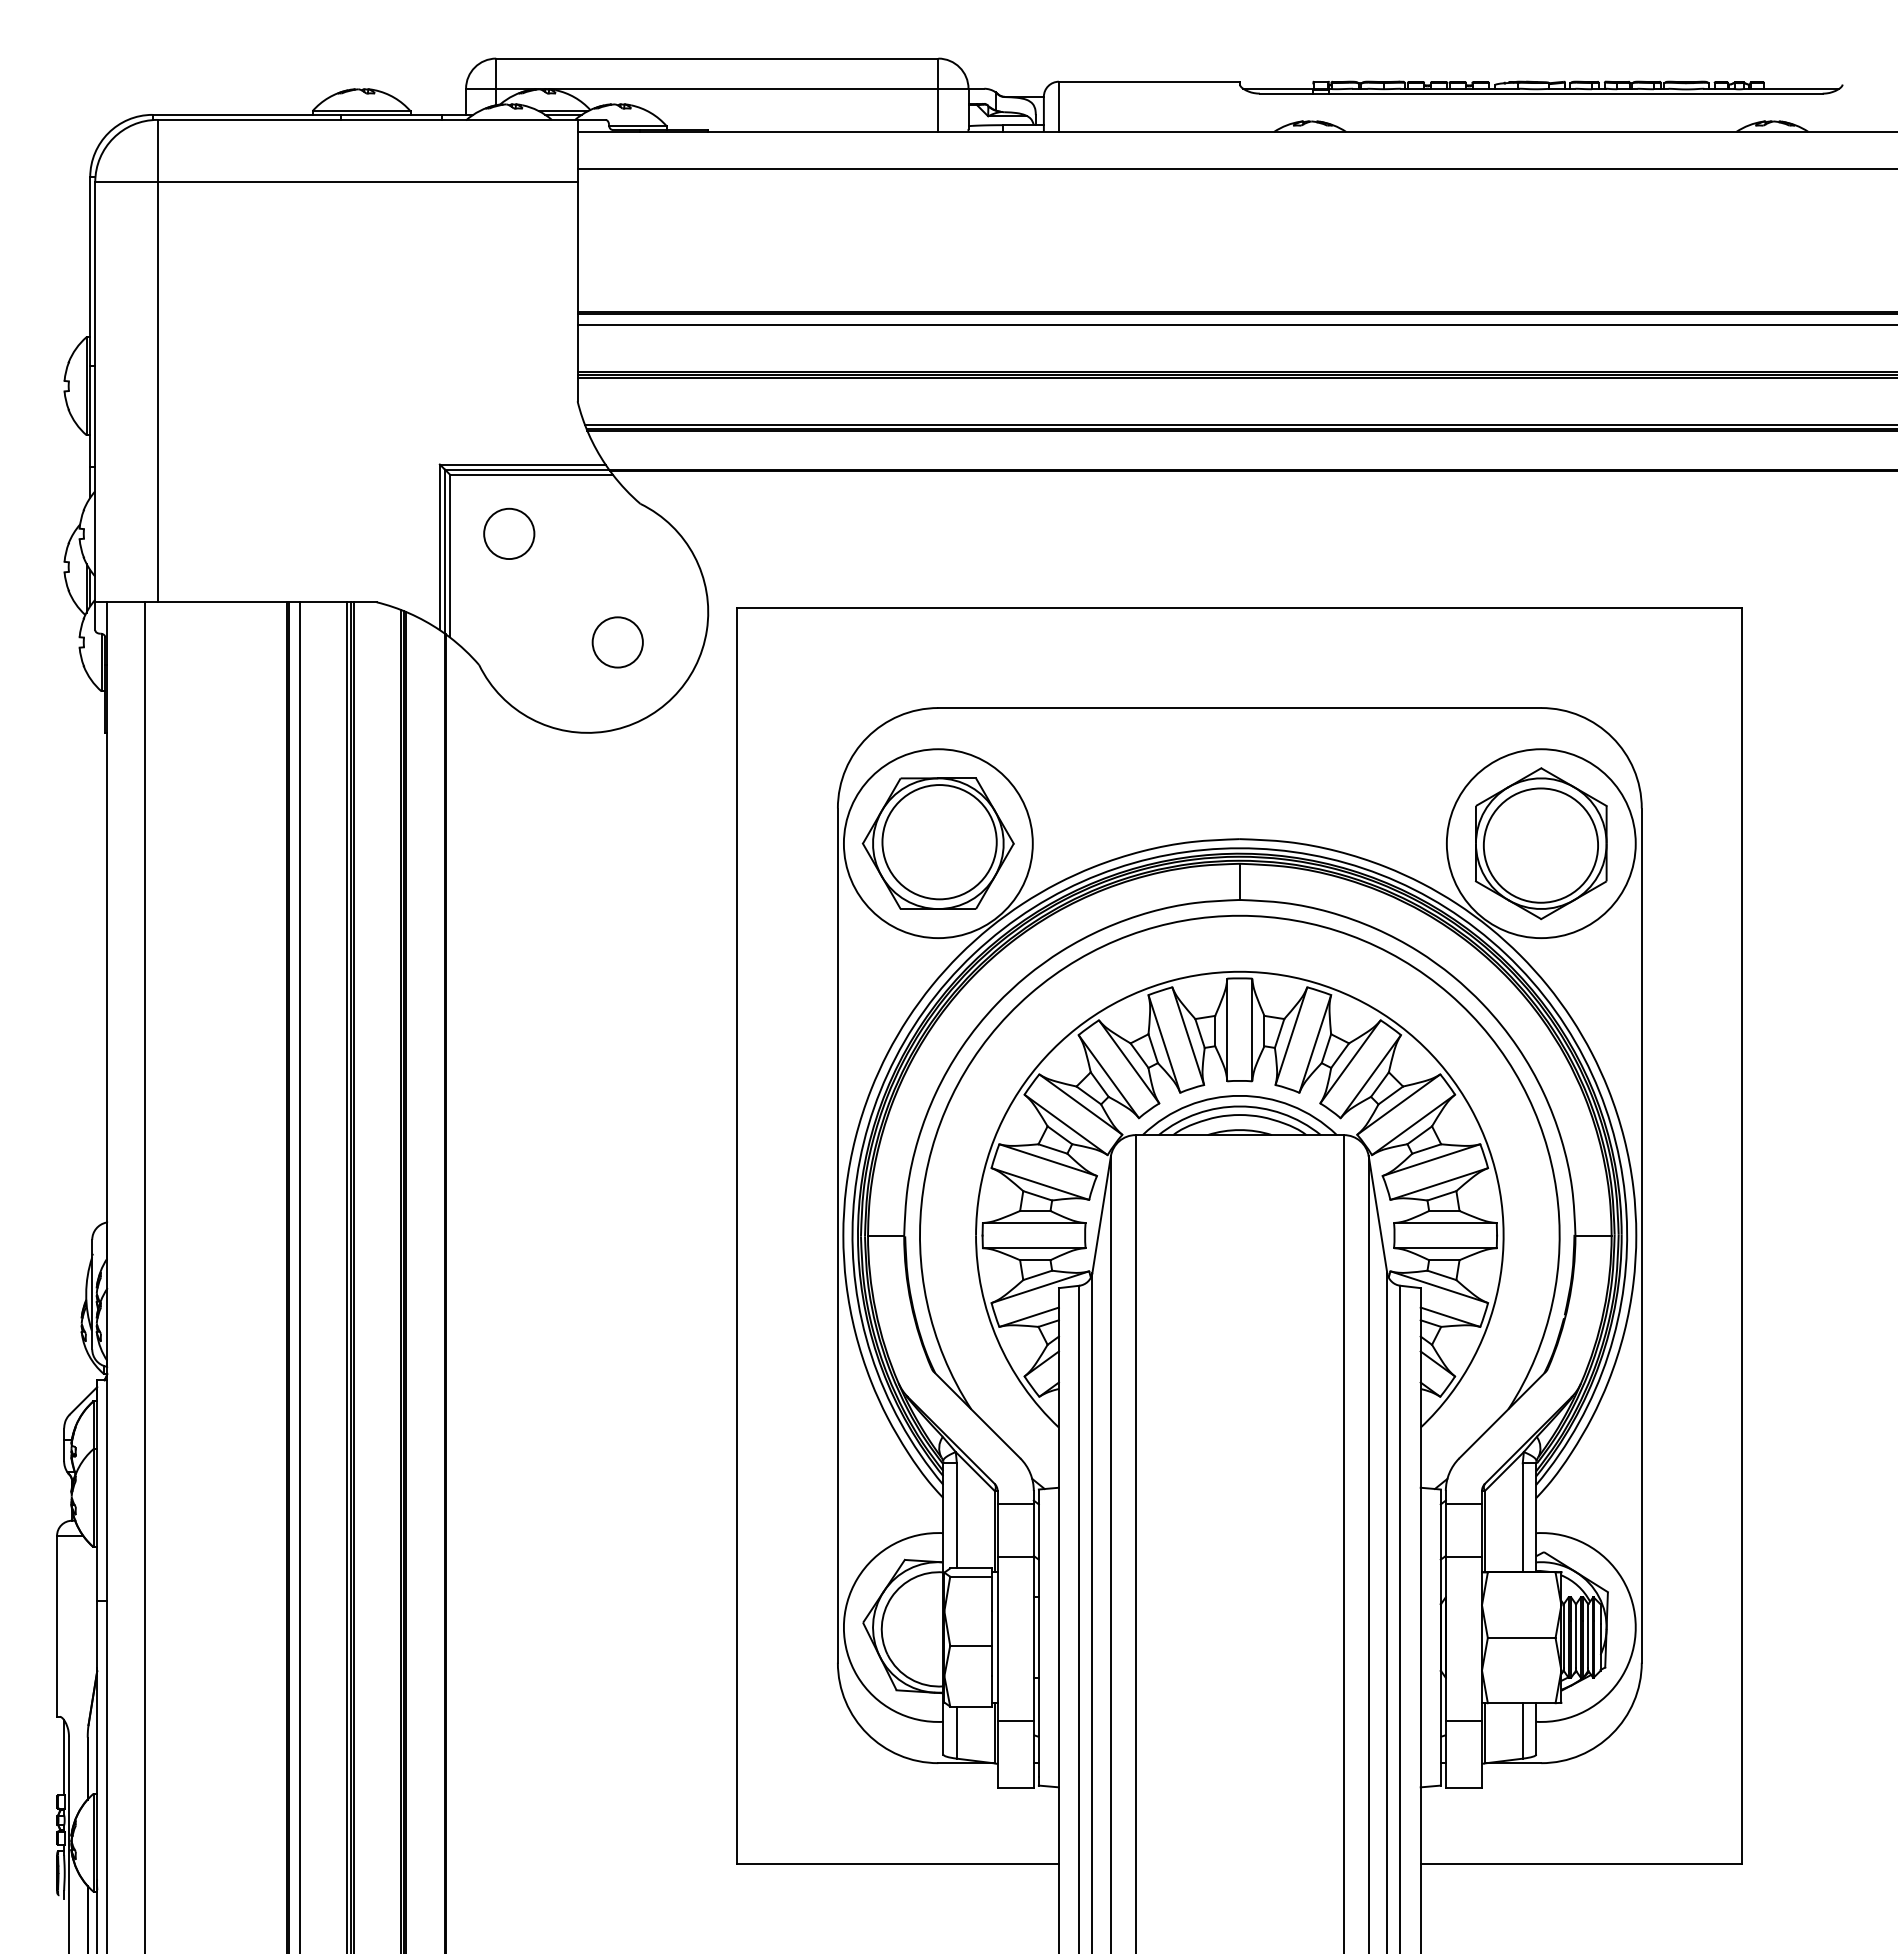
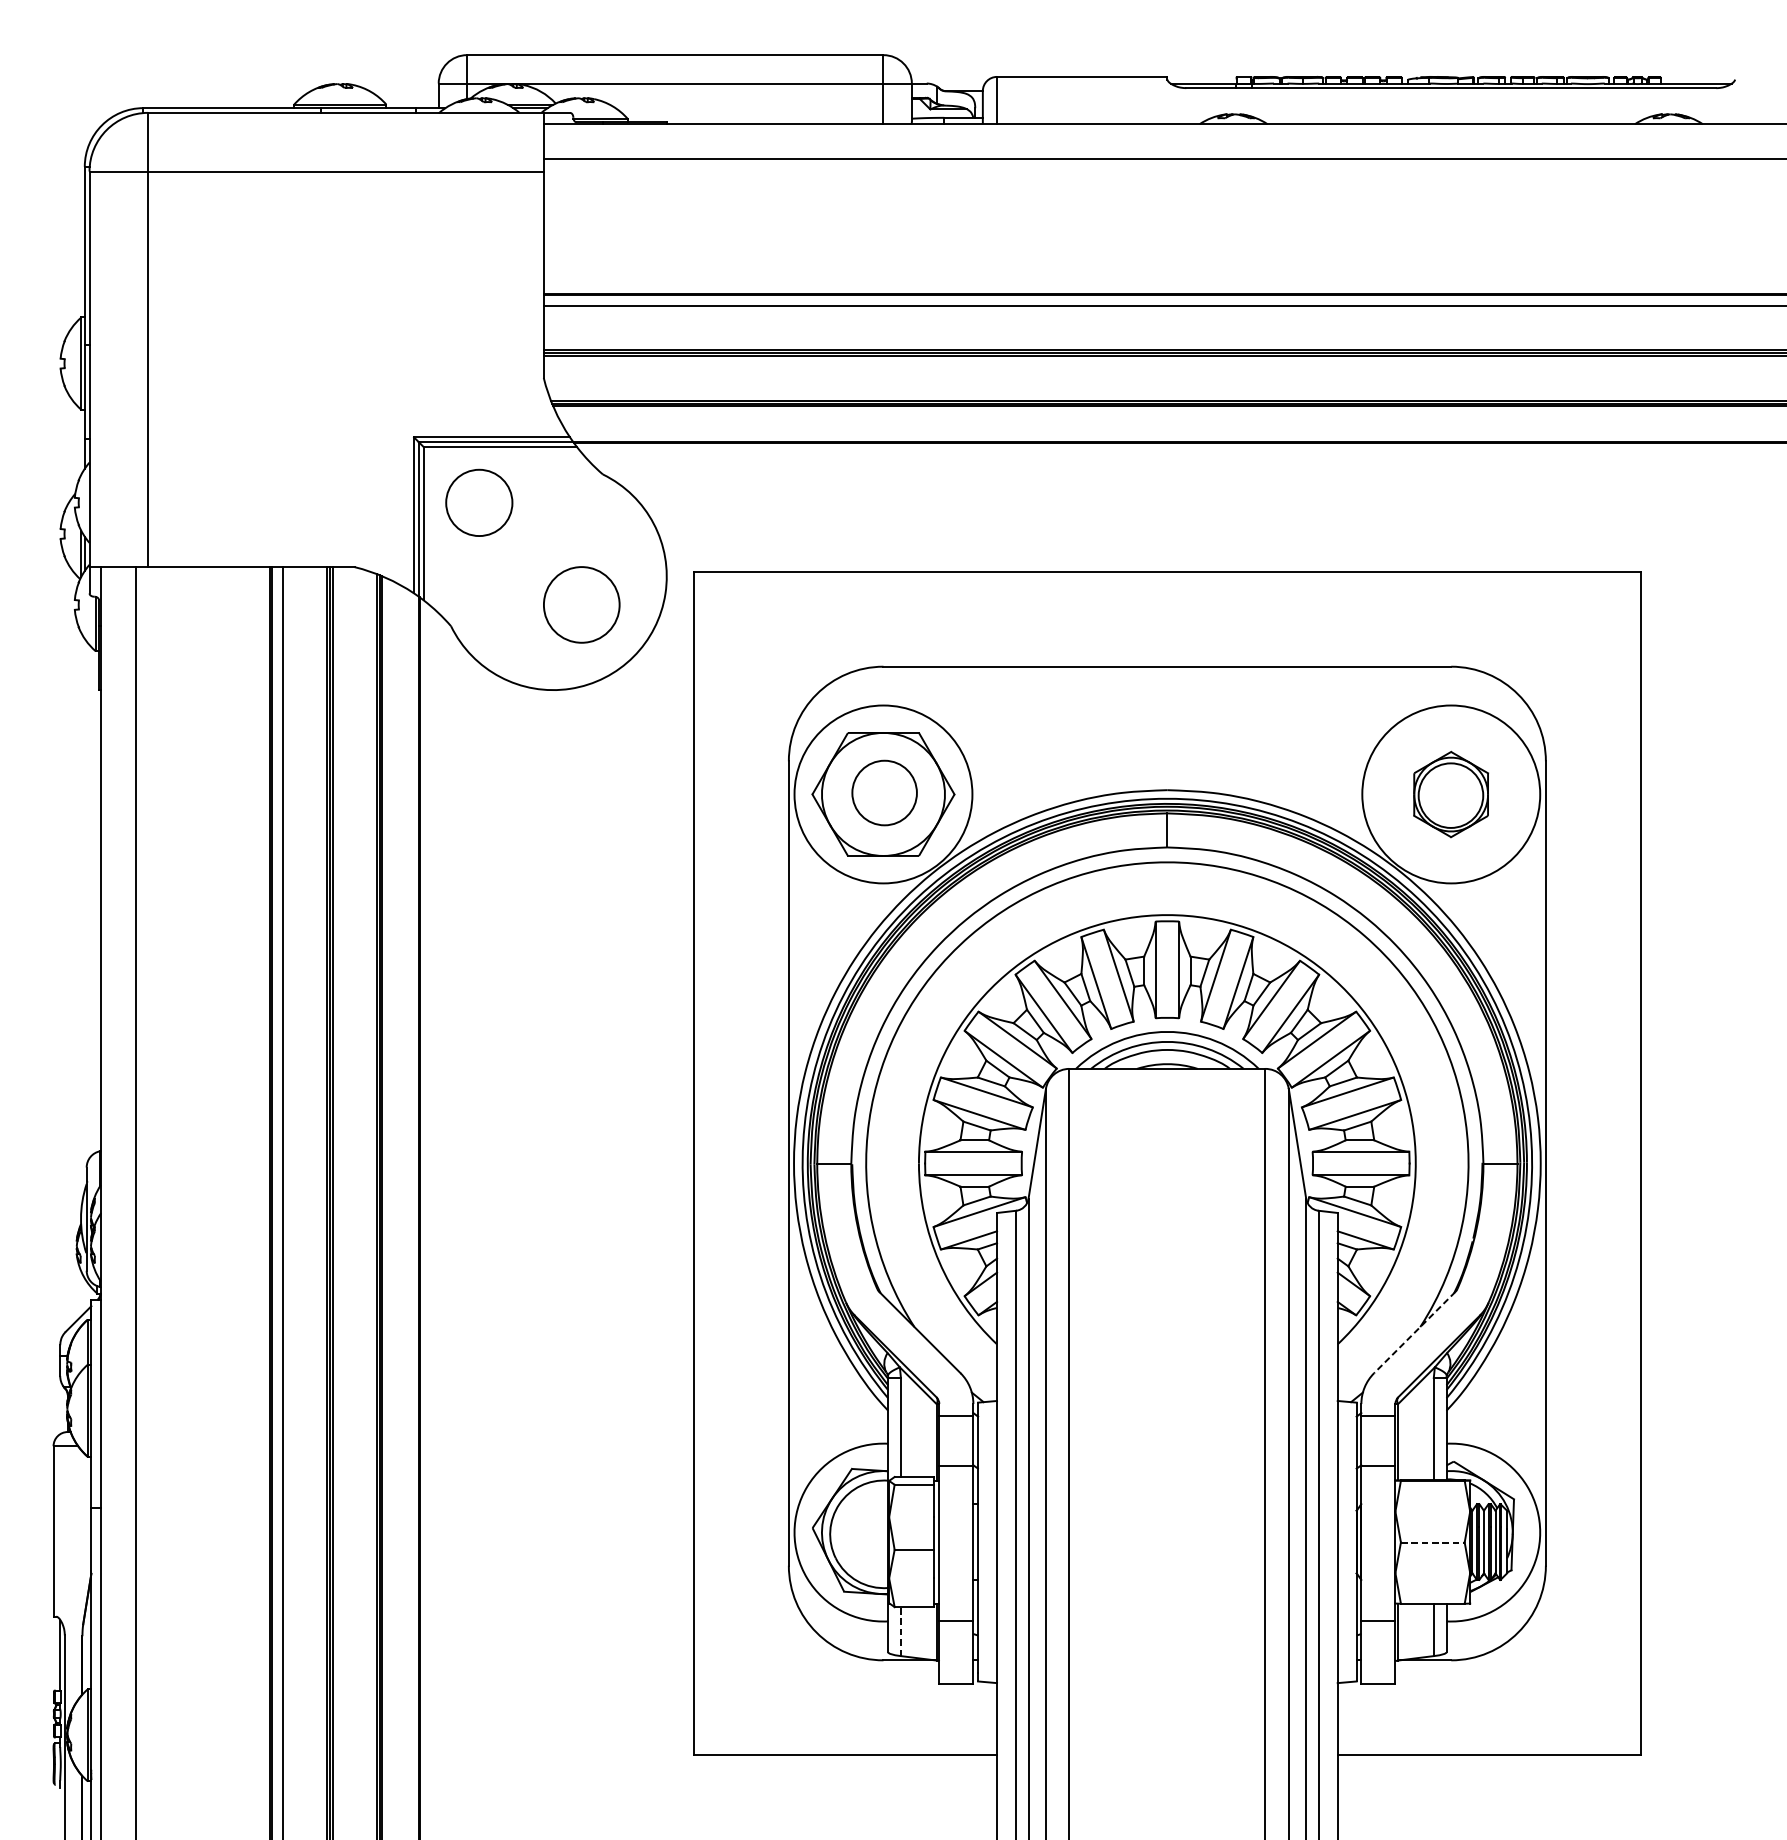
circle: (509, 533) -> (479, 502), size x1.4
circle: (617, 642) -> (581, 605), size x1.6
circle: (939, 842) -> (884, 793), size x0.6
part: (1540, 843) -> (1450, 794), size x0.6
line: (1502, 1415) -> (1414, 1332), solid -> dashed
line: (1521, 1638) -> (1432, 1542), solid -> dashed
line: (956, 1732) -> (900, 1631), solid -> dashed

